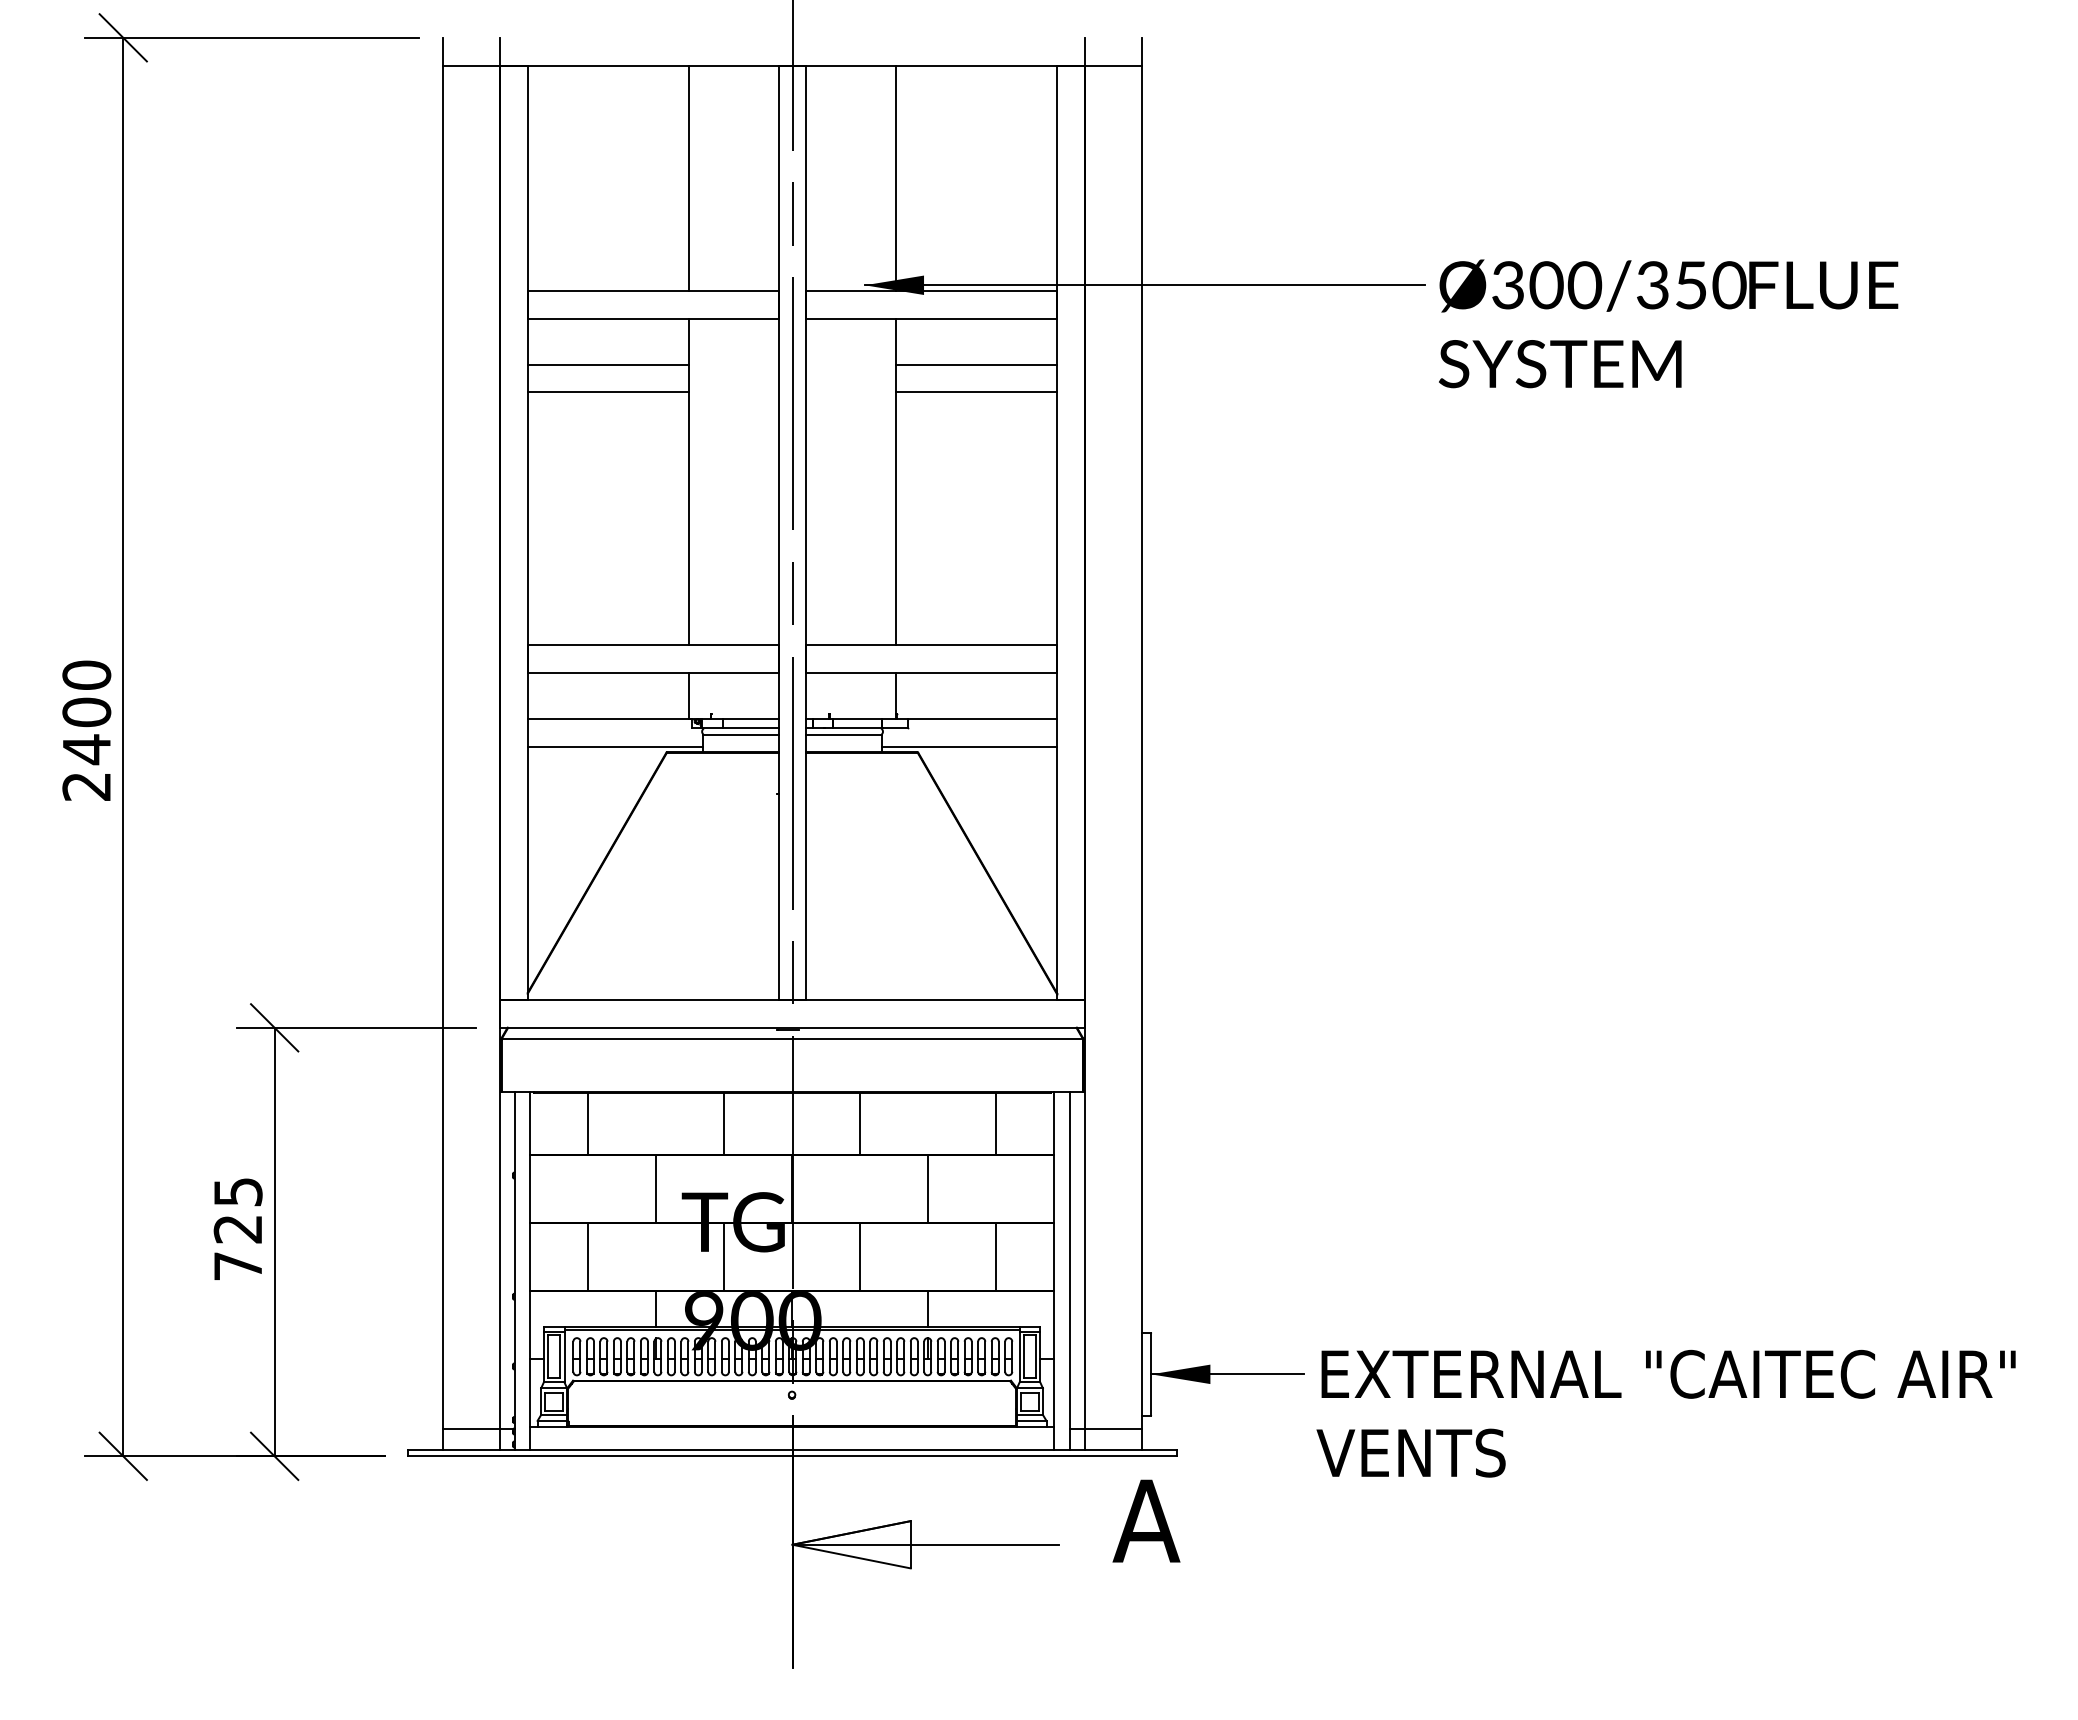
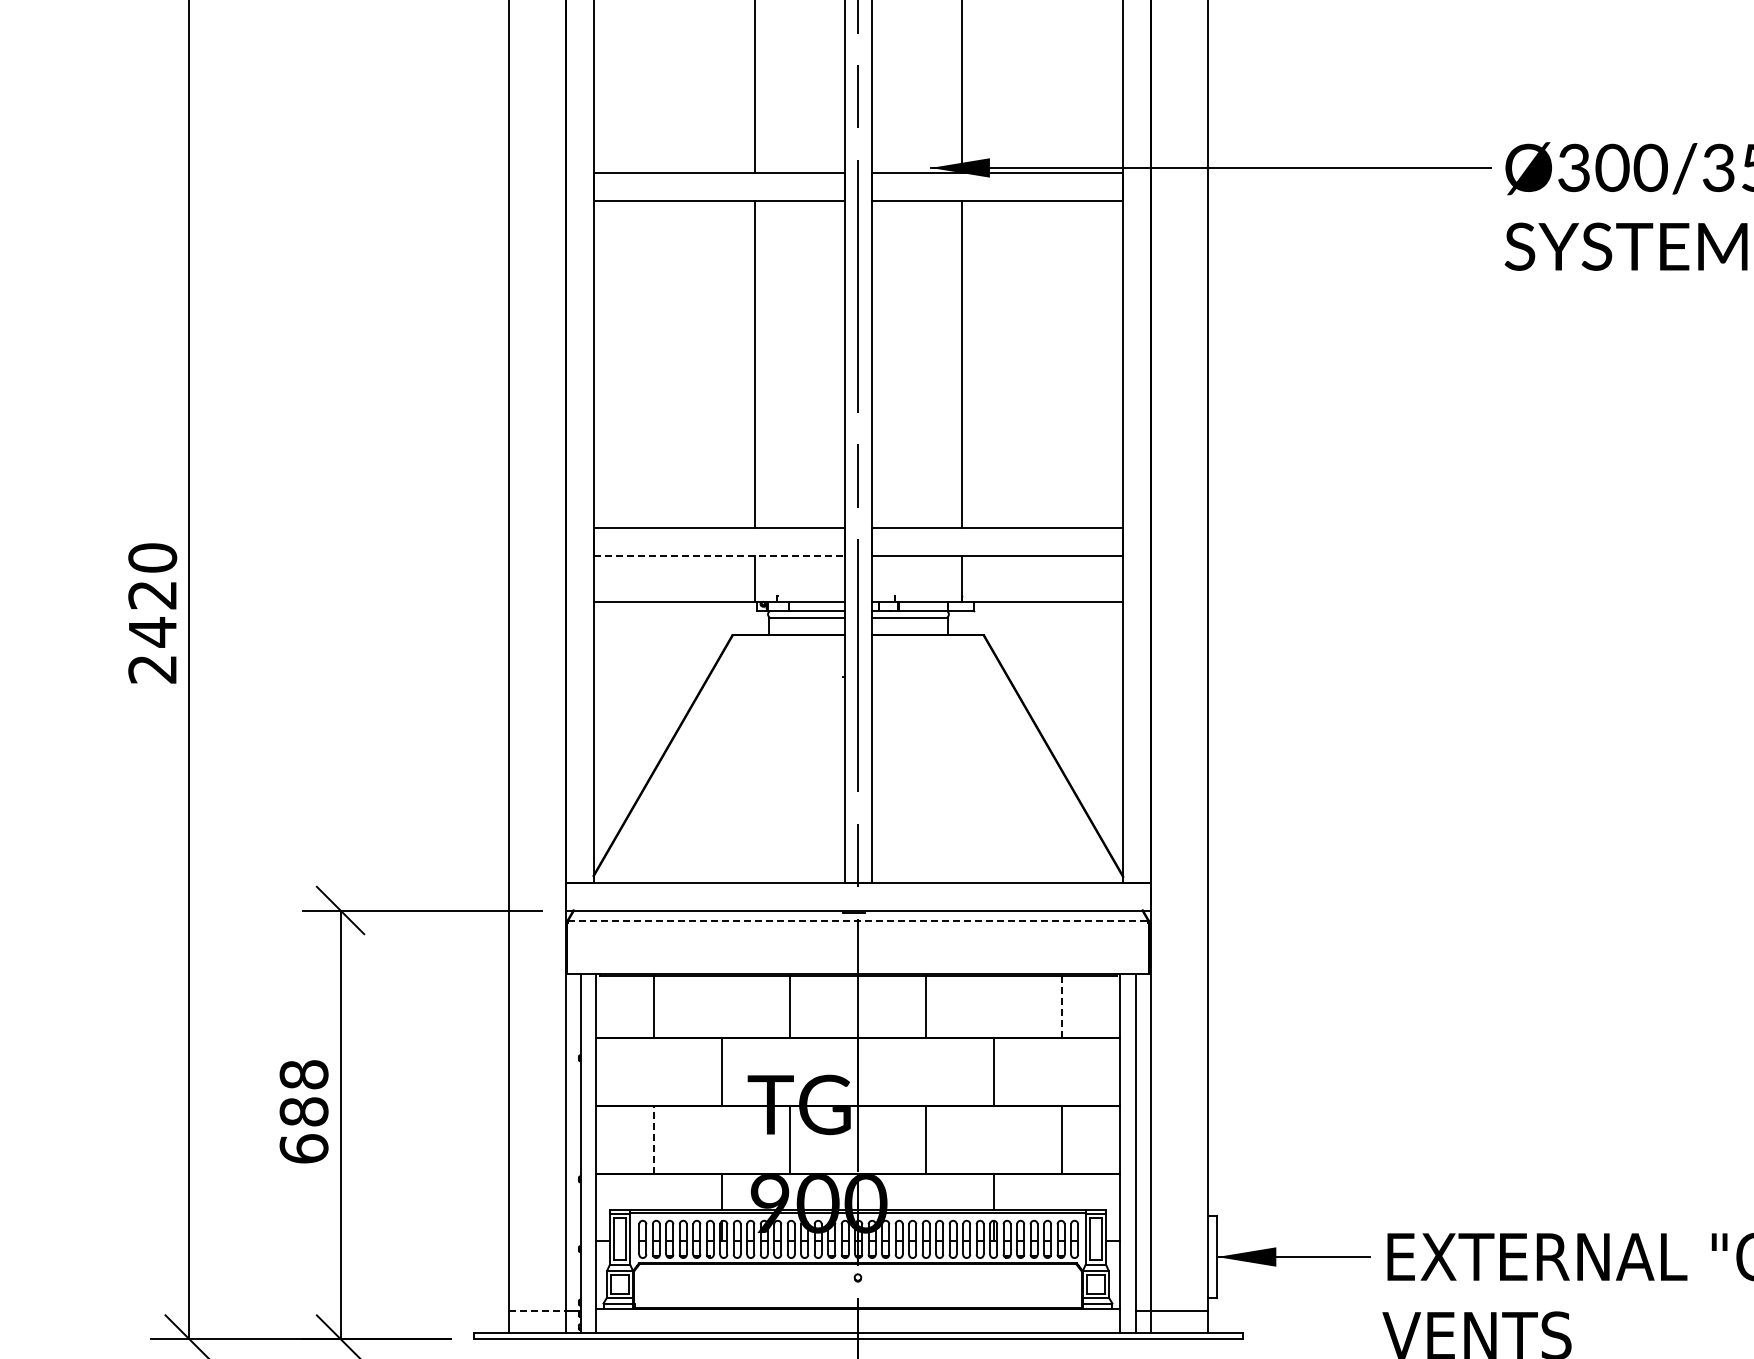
line: (608, 364) -> (674, 247), removed
line: (976, 364) -> (1042, 247), removed
line: (608, 392) -> (674, 275), removed
line: (976, 392) -> (1042, 275), removed
line: (653, 673) -> (719, 556), solid -> dashed
text: (86, 712) -> (152, 595), 2400 -> 2420
line: (614, 747) -> (680, 630), removed
line: (969, 747) -> (1035, 630), removed
line: (792, 1038) -> (858, 921), solid -> dashed
line: (996, 1124) -> (1062, 1007), solid -> dashed
text: (237, 1228) -> (303, 1111), 725 -> 688
line: (588, 1256) -> (654, 1139), solid -> dashed
line: (471, 1428) -> (537, 1311), solid -> dashed

